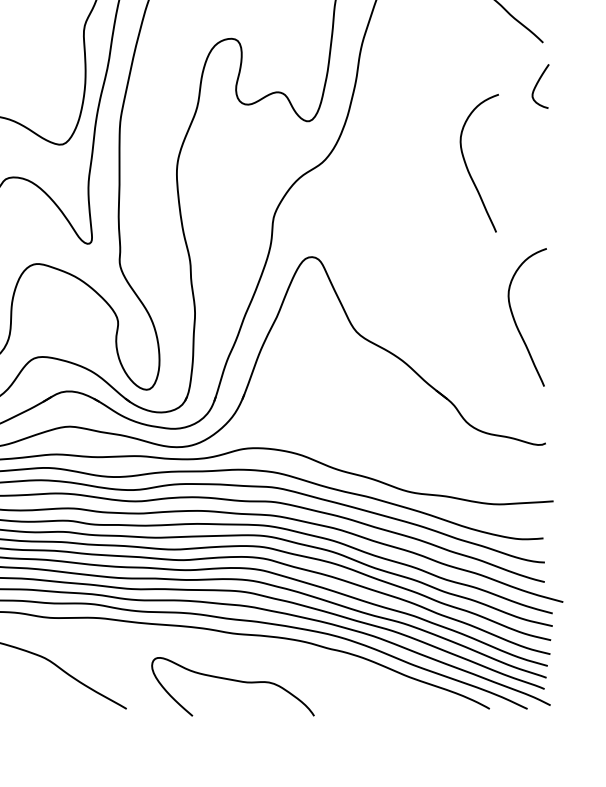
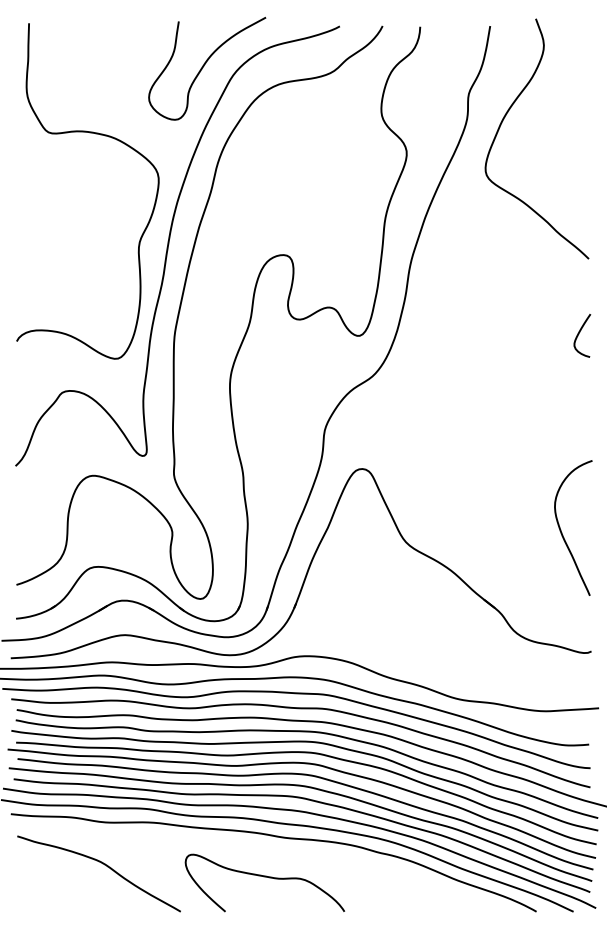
curve: (537, 85) -> (579, 334), moved
curve: (468, 167) -> (515, 381), removed
curve: (232, 681) -> (264, 877), moved

